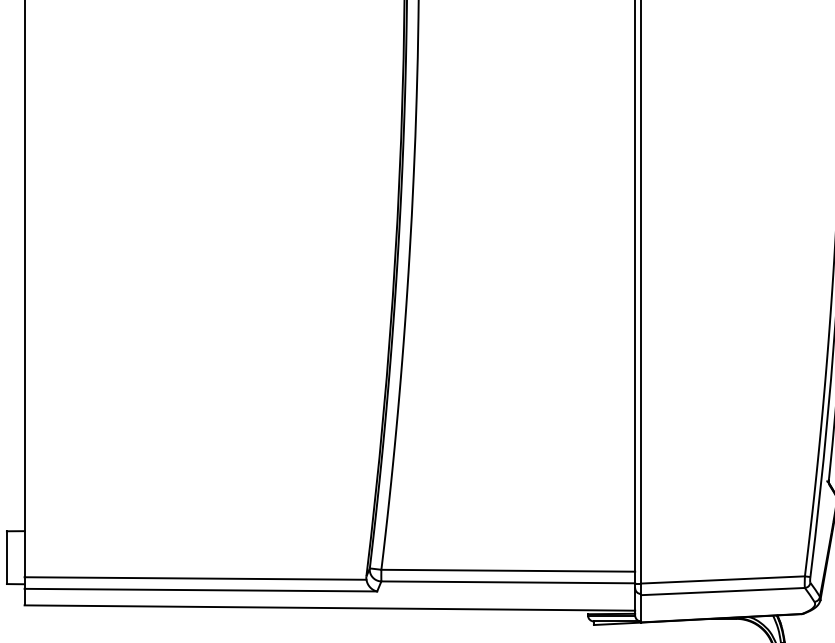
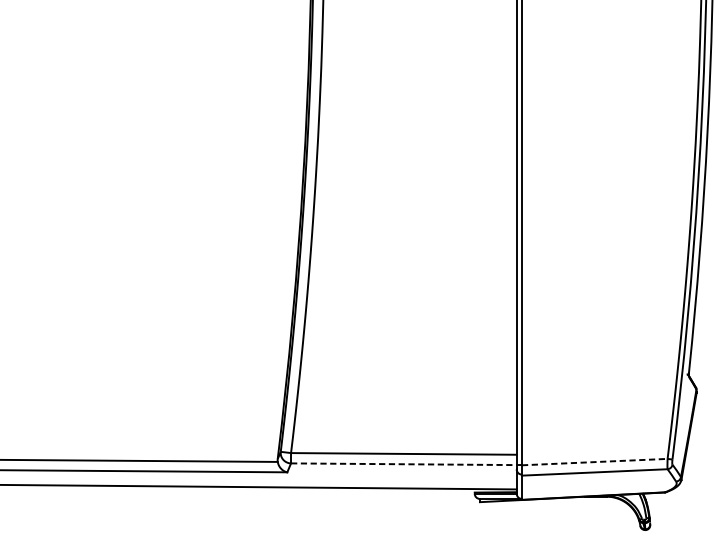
line: (723, 579) -> (595, 461), solid -> dashed
line: (508, 582) -> (404, 464), solid -> dashed

